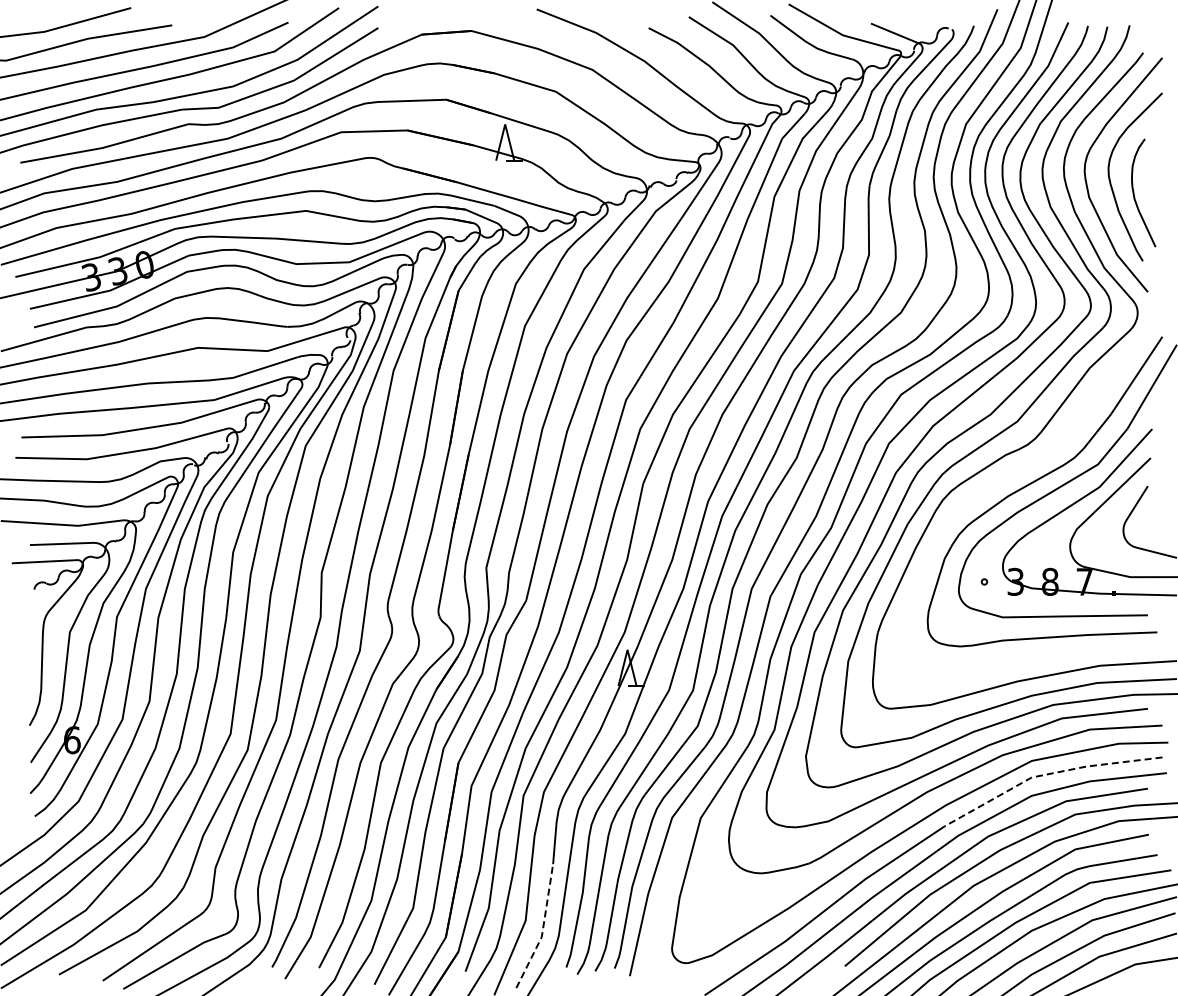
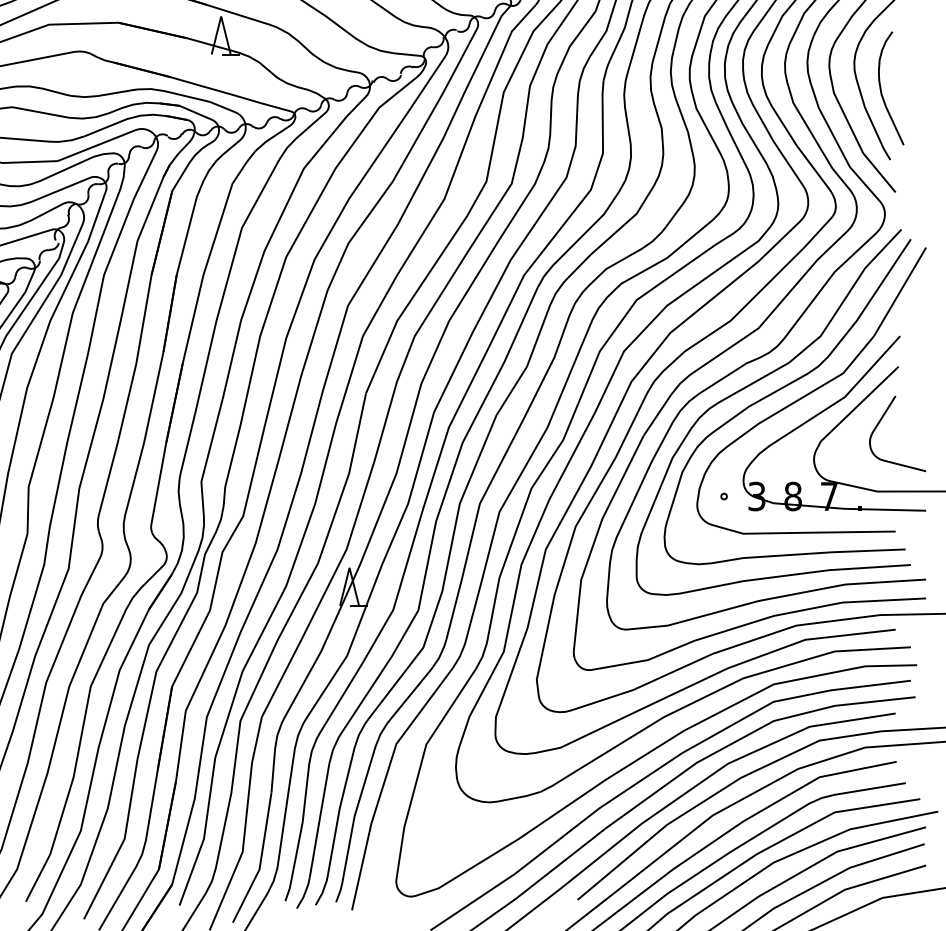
curve: (1013, 474) -> (754, 383), added
line: (1047, 774) -> (790, 698), dashed -> solid
line: (542, 929) -> (260, 861), dashed -> solid

